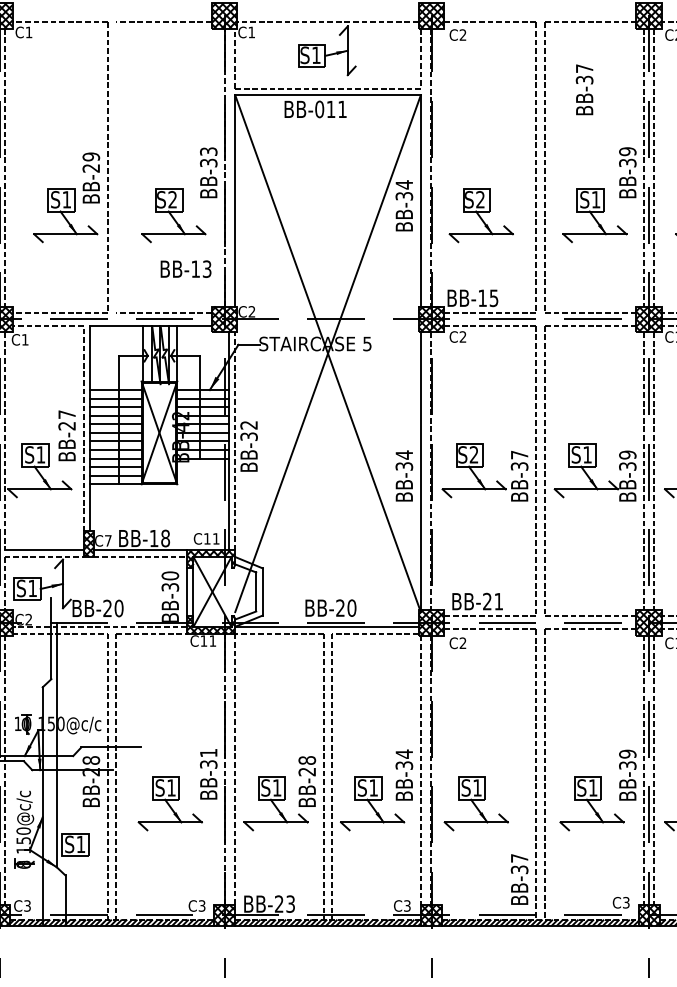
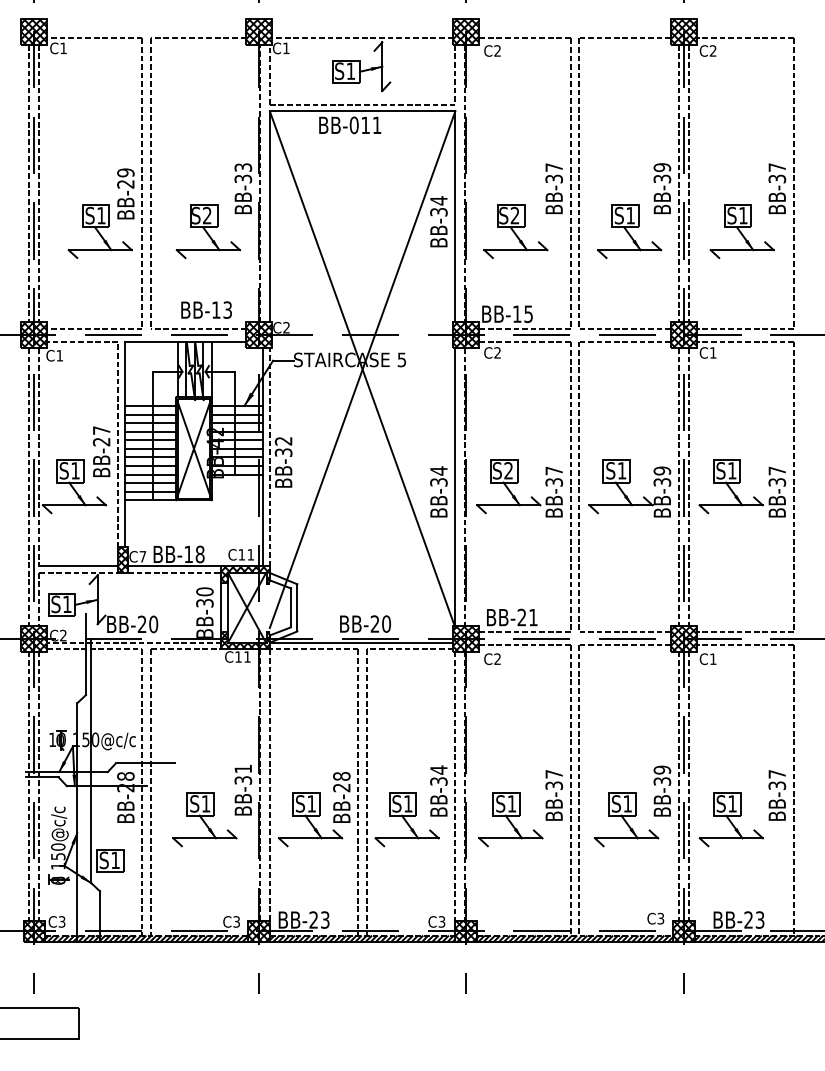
text: (583, 89) -> (553, 188), moved
line: (115, 167) -> (150, 183), added
text: (185, 268) -> (206, 309), moved
text: (518, 879) -> (553, 795), moved

